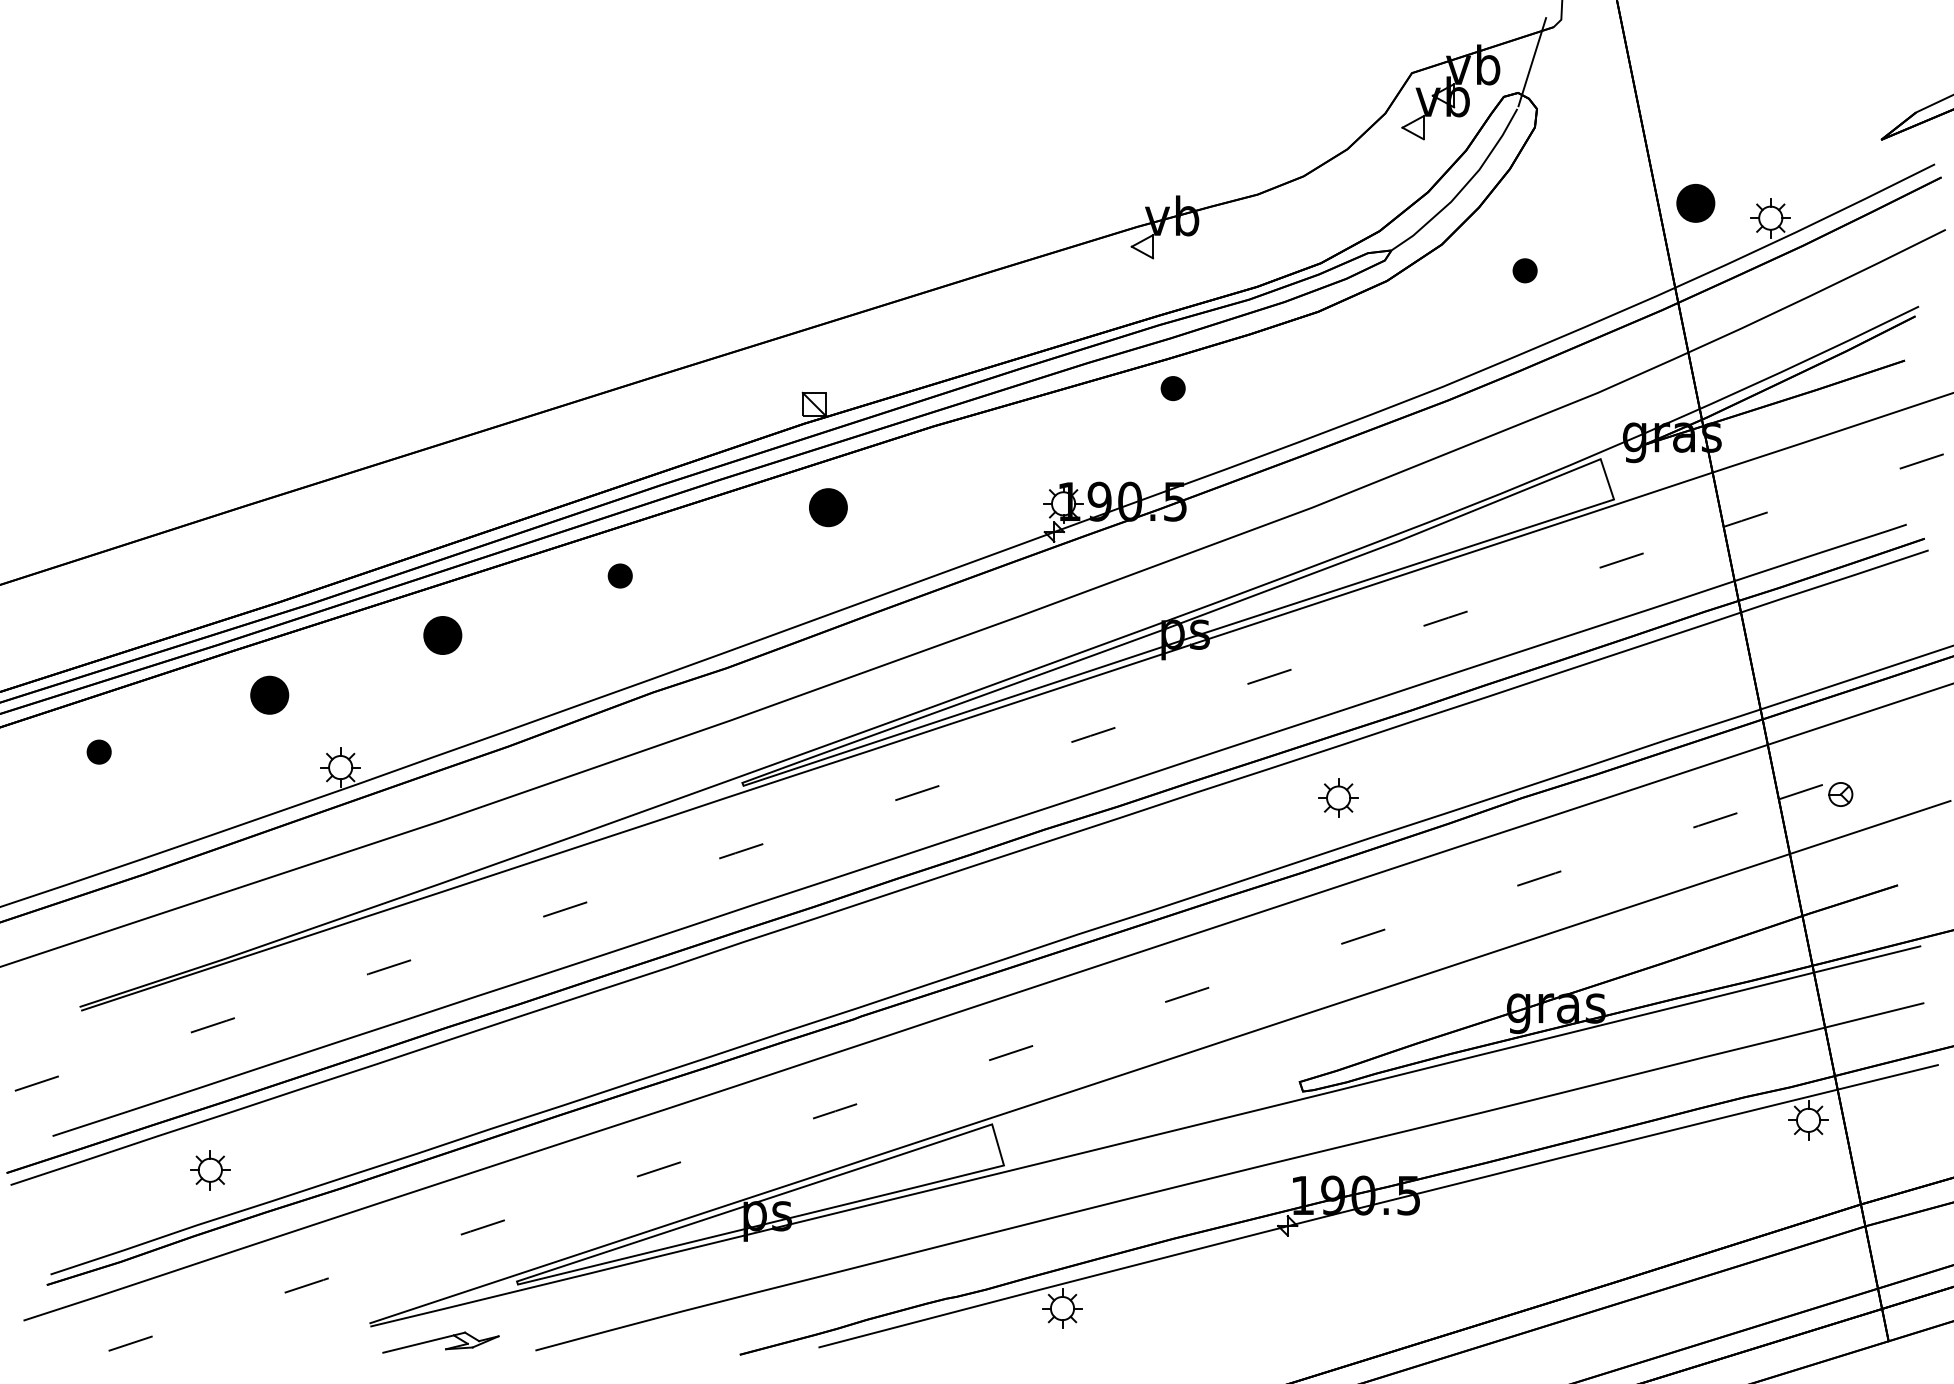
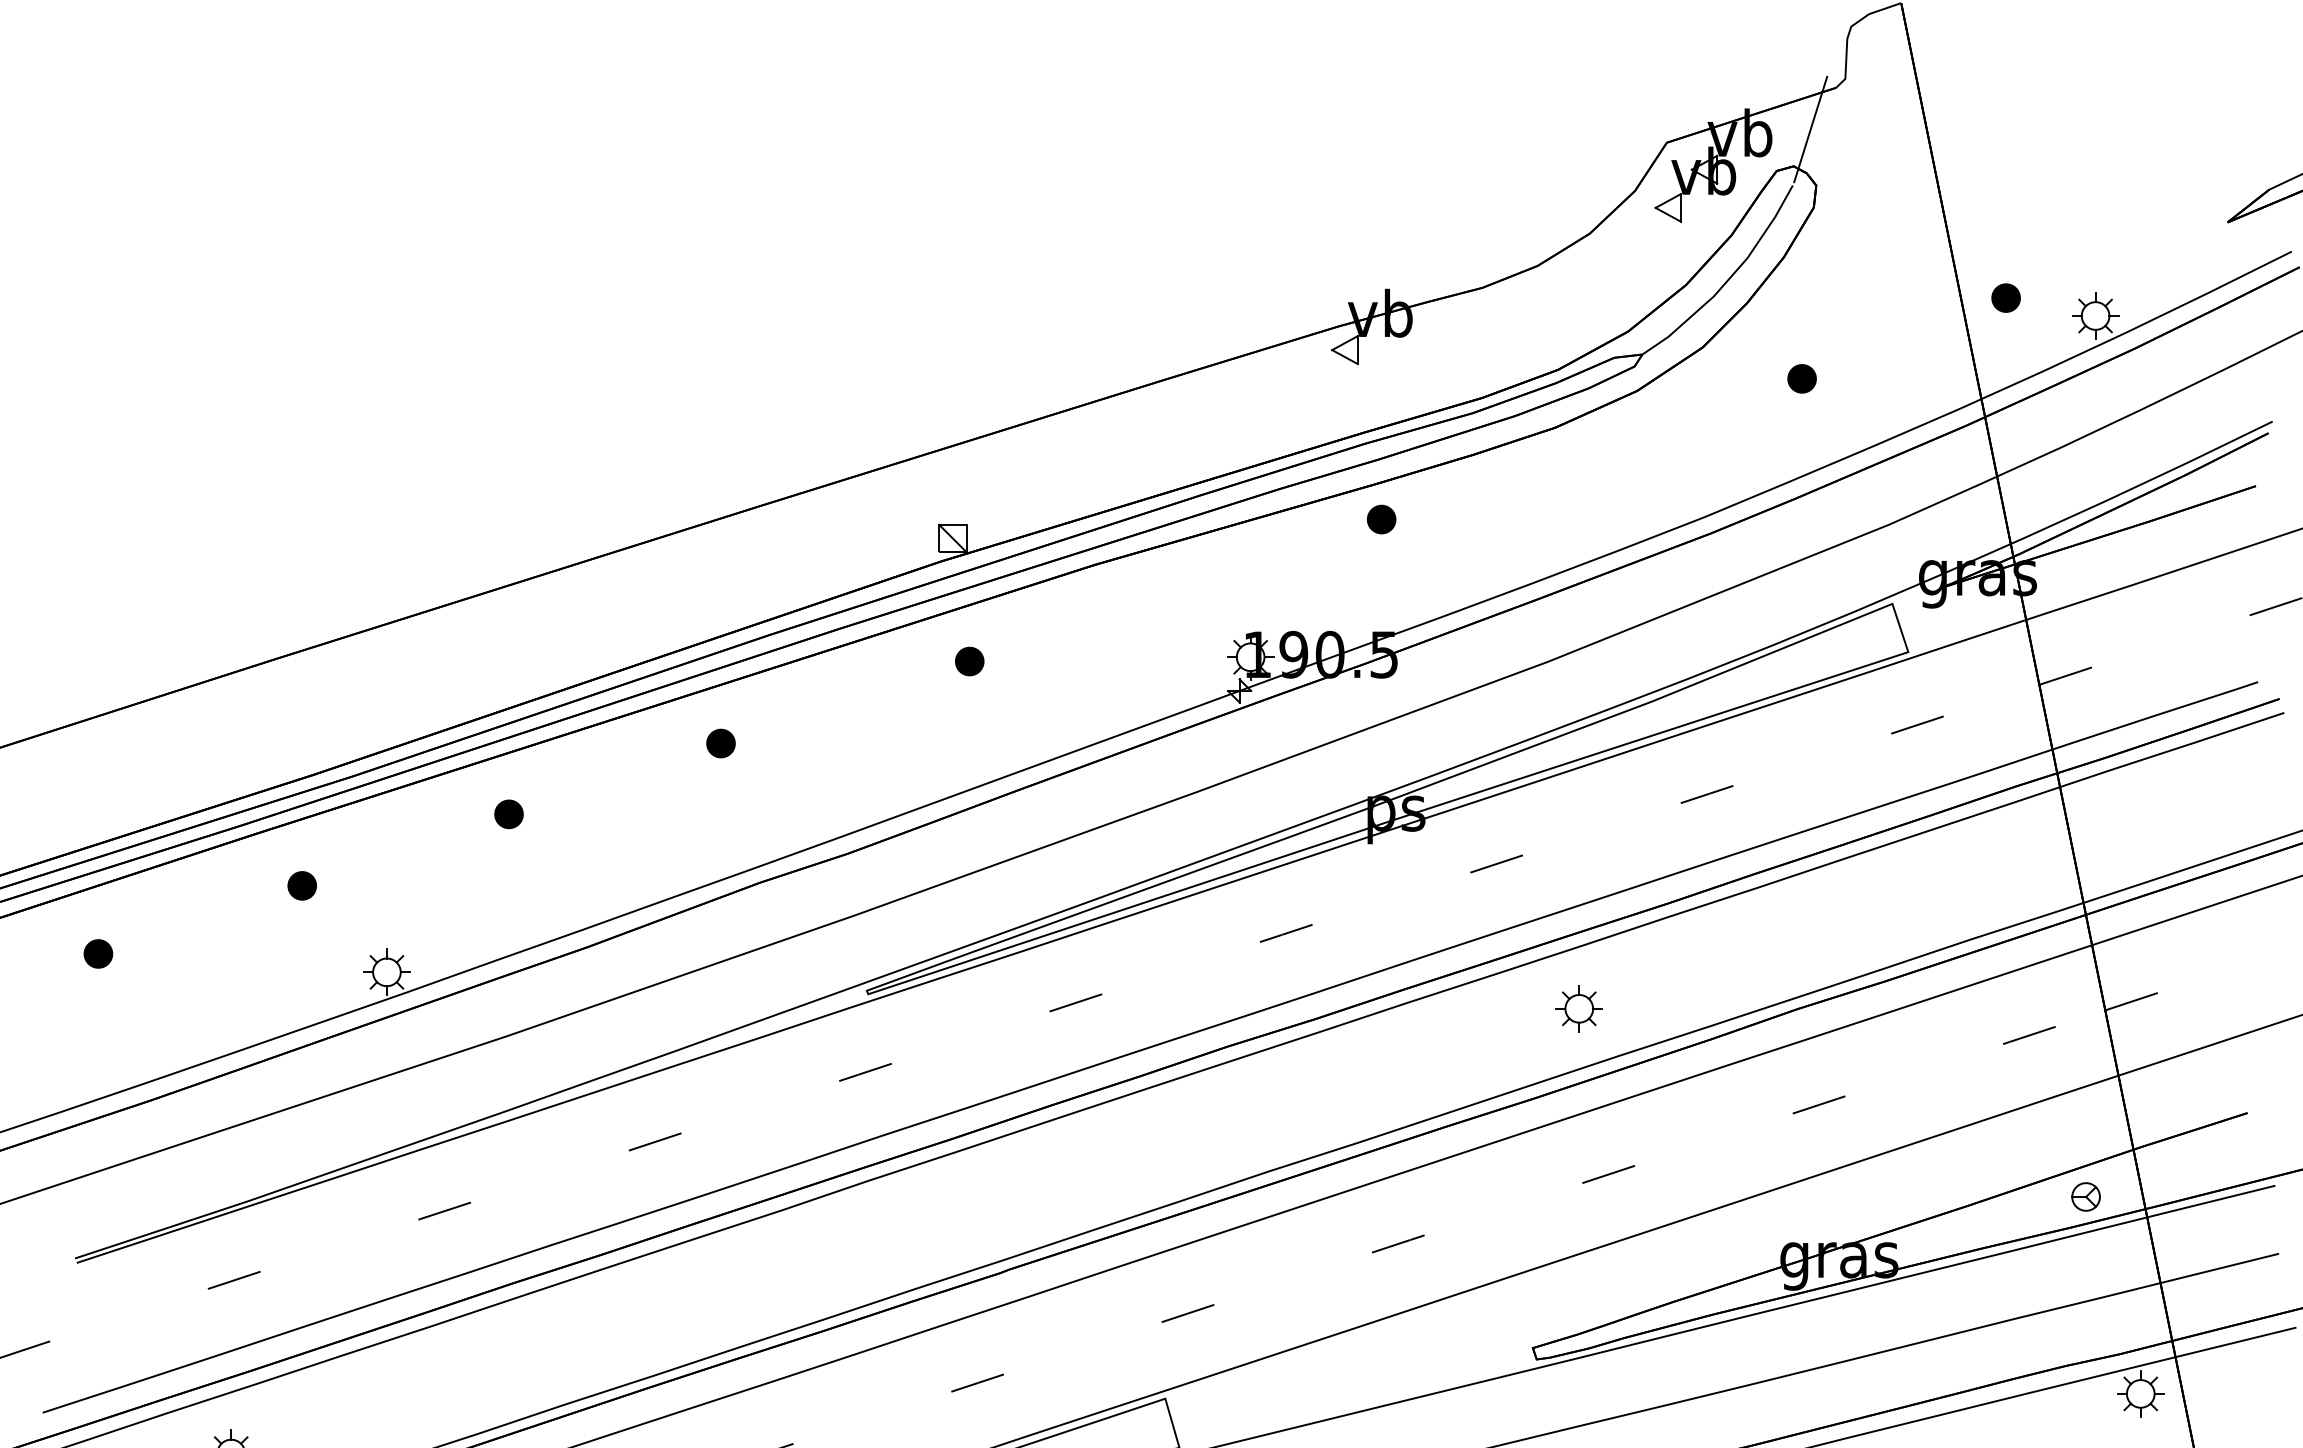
part: (1695, 202) -> (2005, 297), size x0.62
part: (828, 506) -> (969, 660), size x0.62
part: (442, 634) -> (508, 813), size x0.62
part: (269, 694) -> (301, 885), size x0.62
part: (1840, 794) -> (2085, 1196), moved

